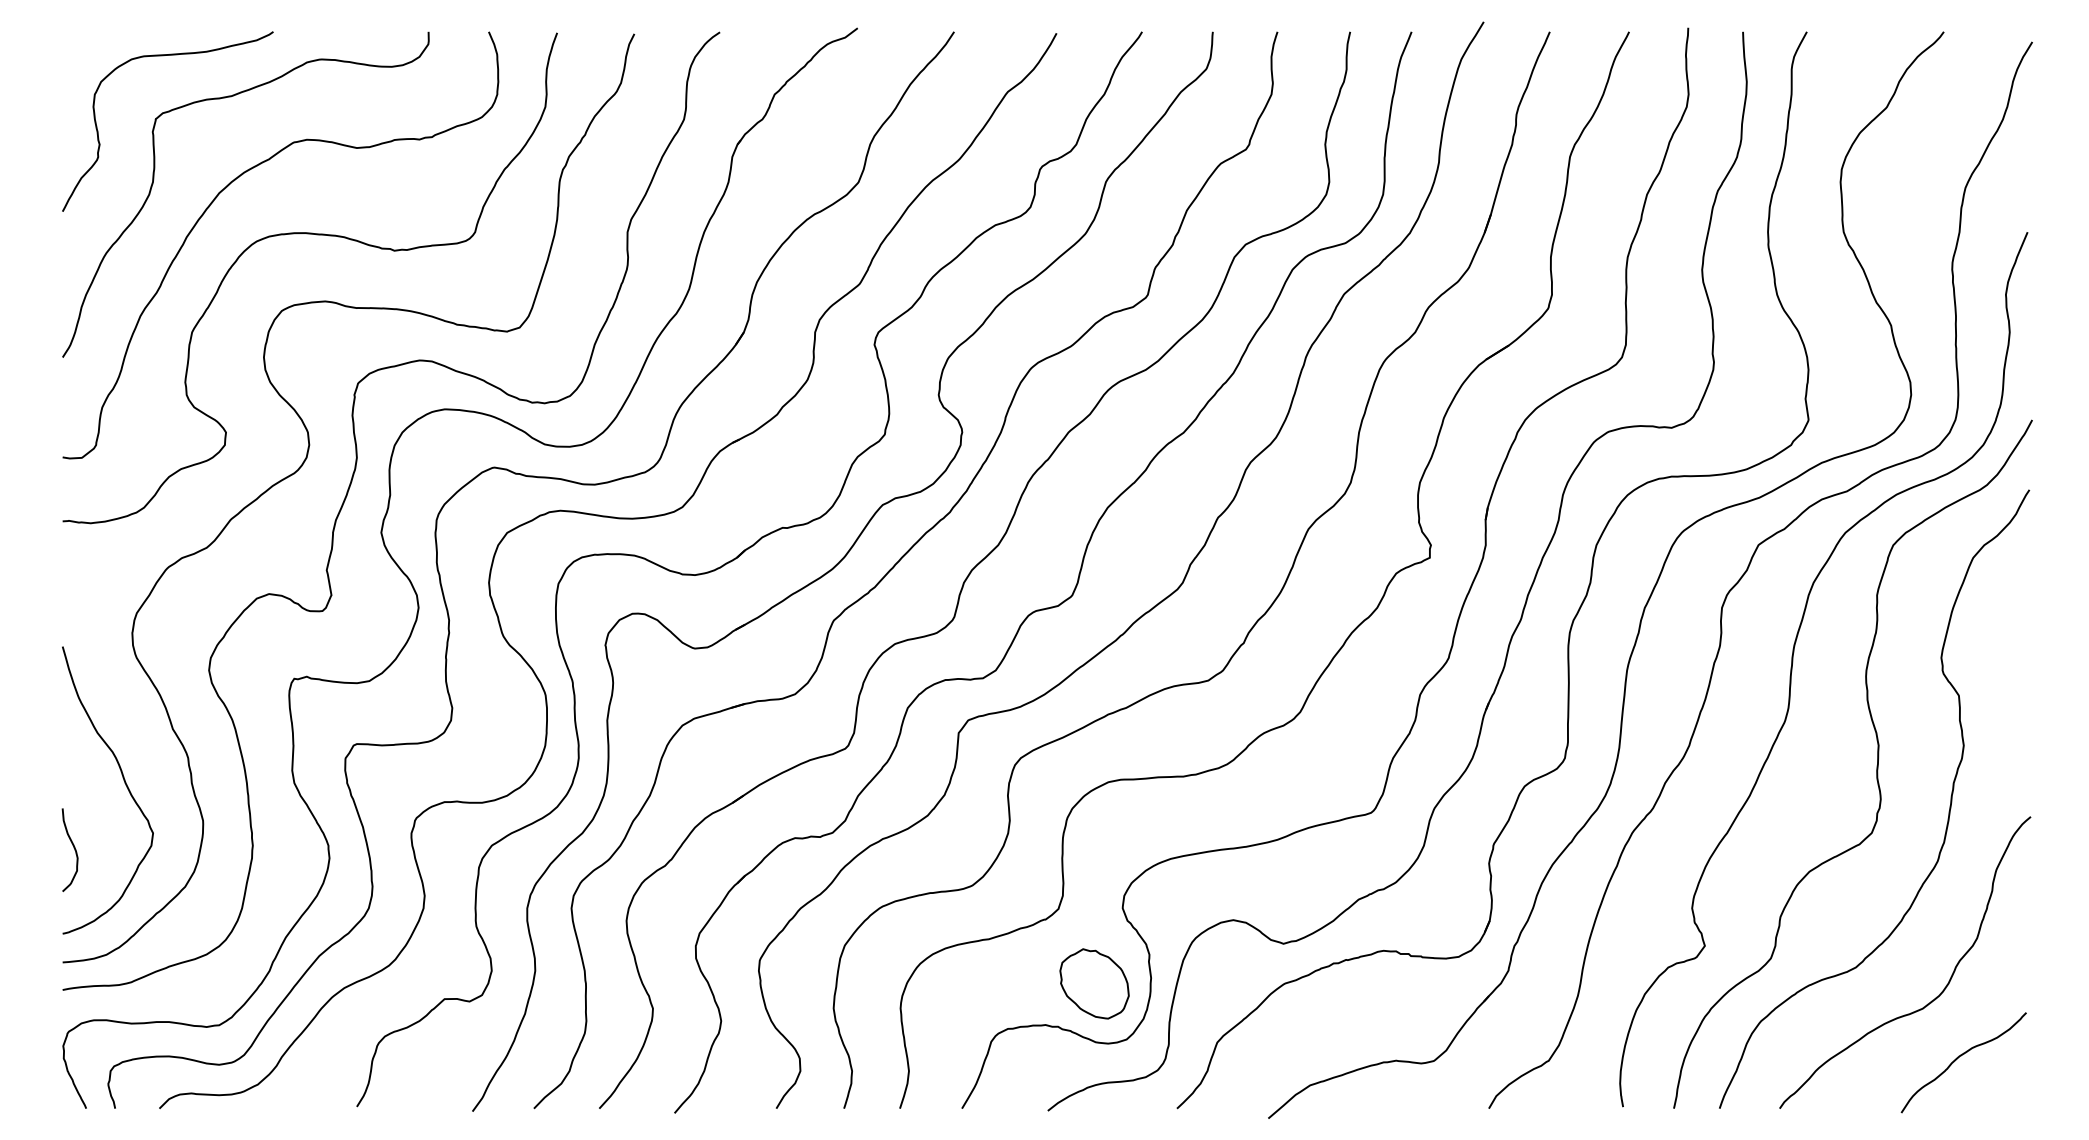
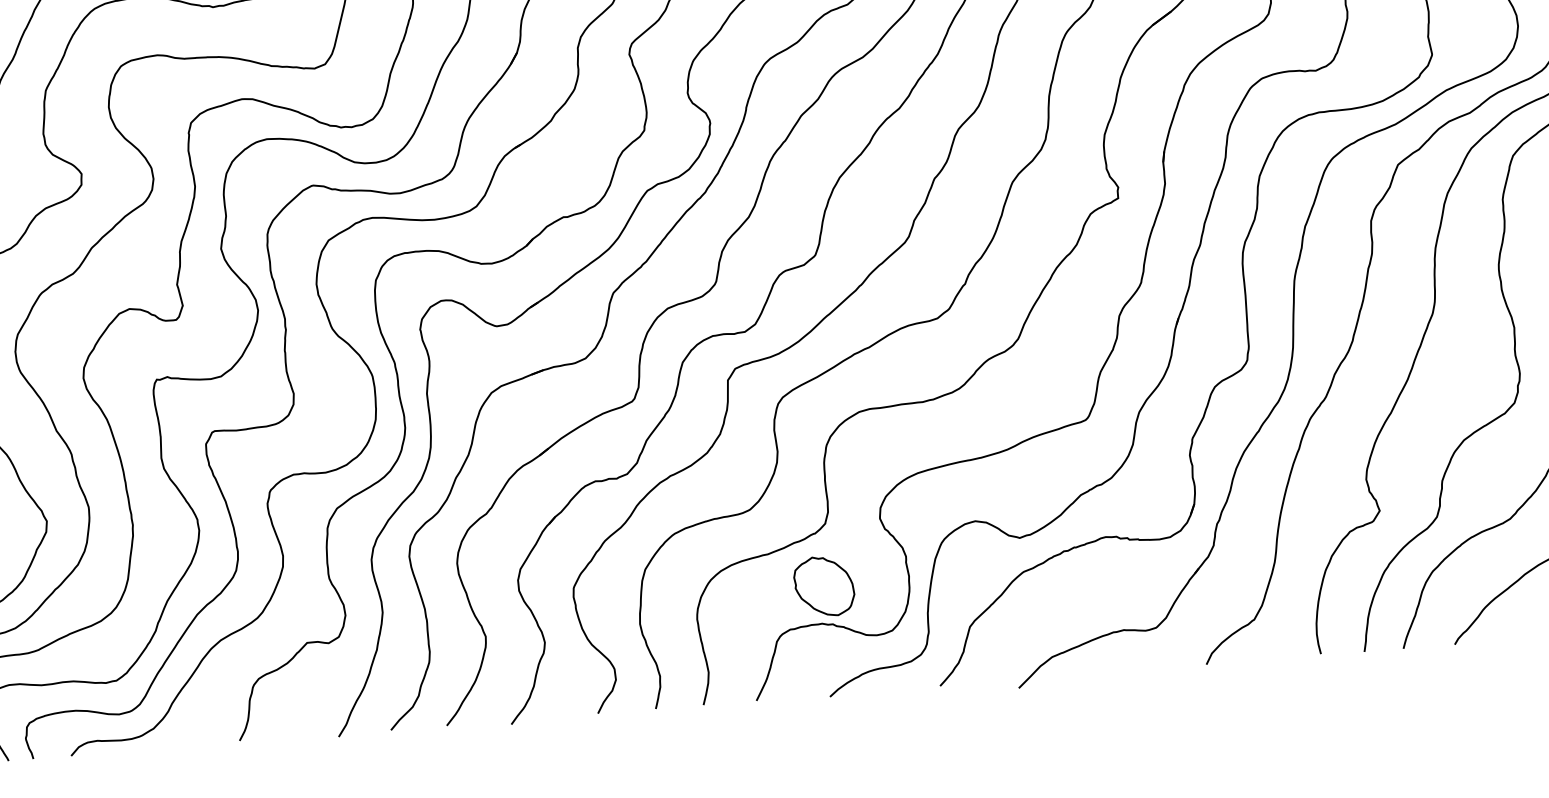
part: (1094, 983) -> (824, 586), moved

